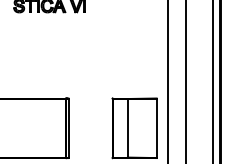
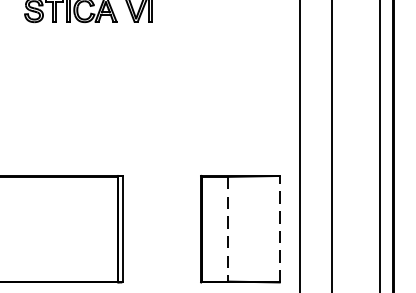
line: (127, 128) -> (227, 229), solid -> dashed
line: (156, 128) -> (279, 229), solid -> dashed

